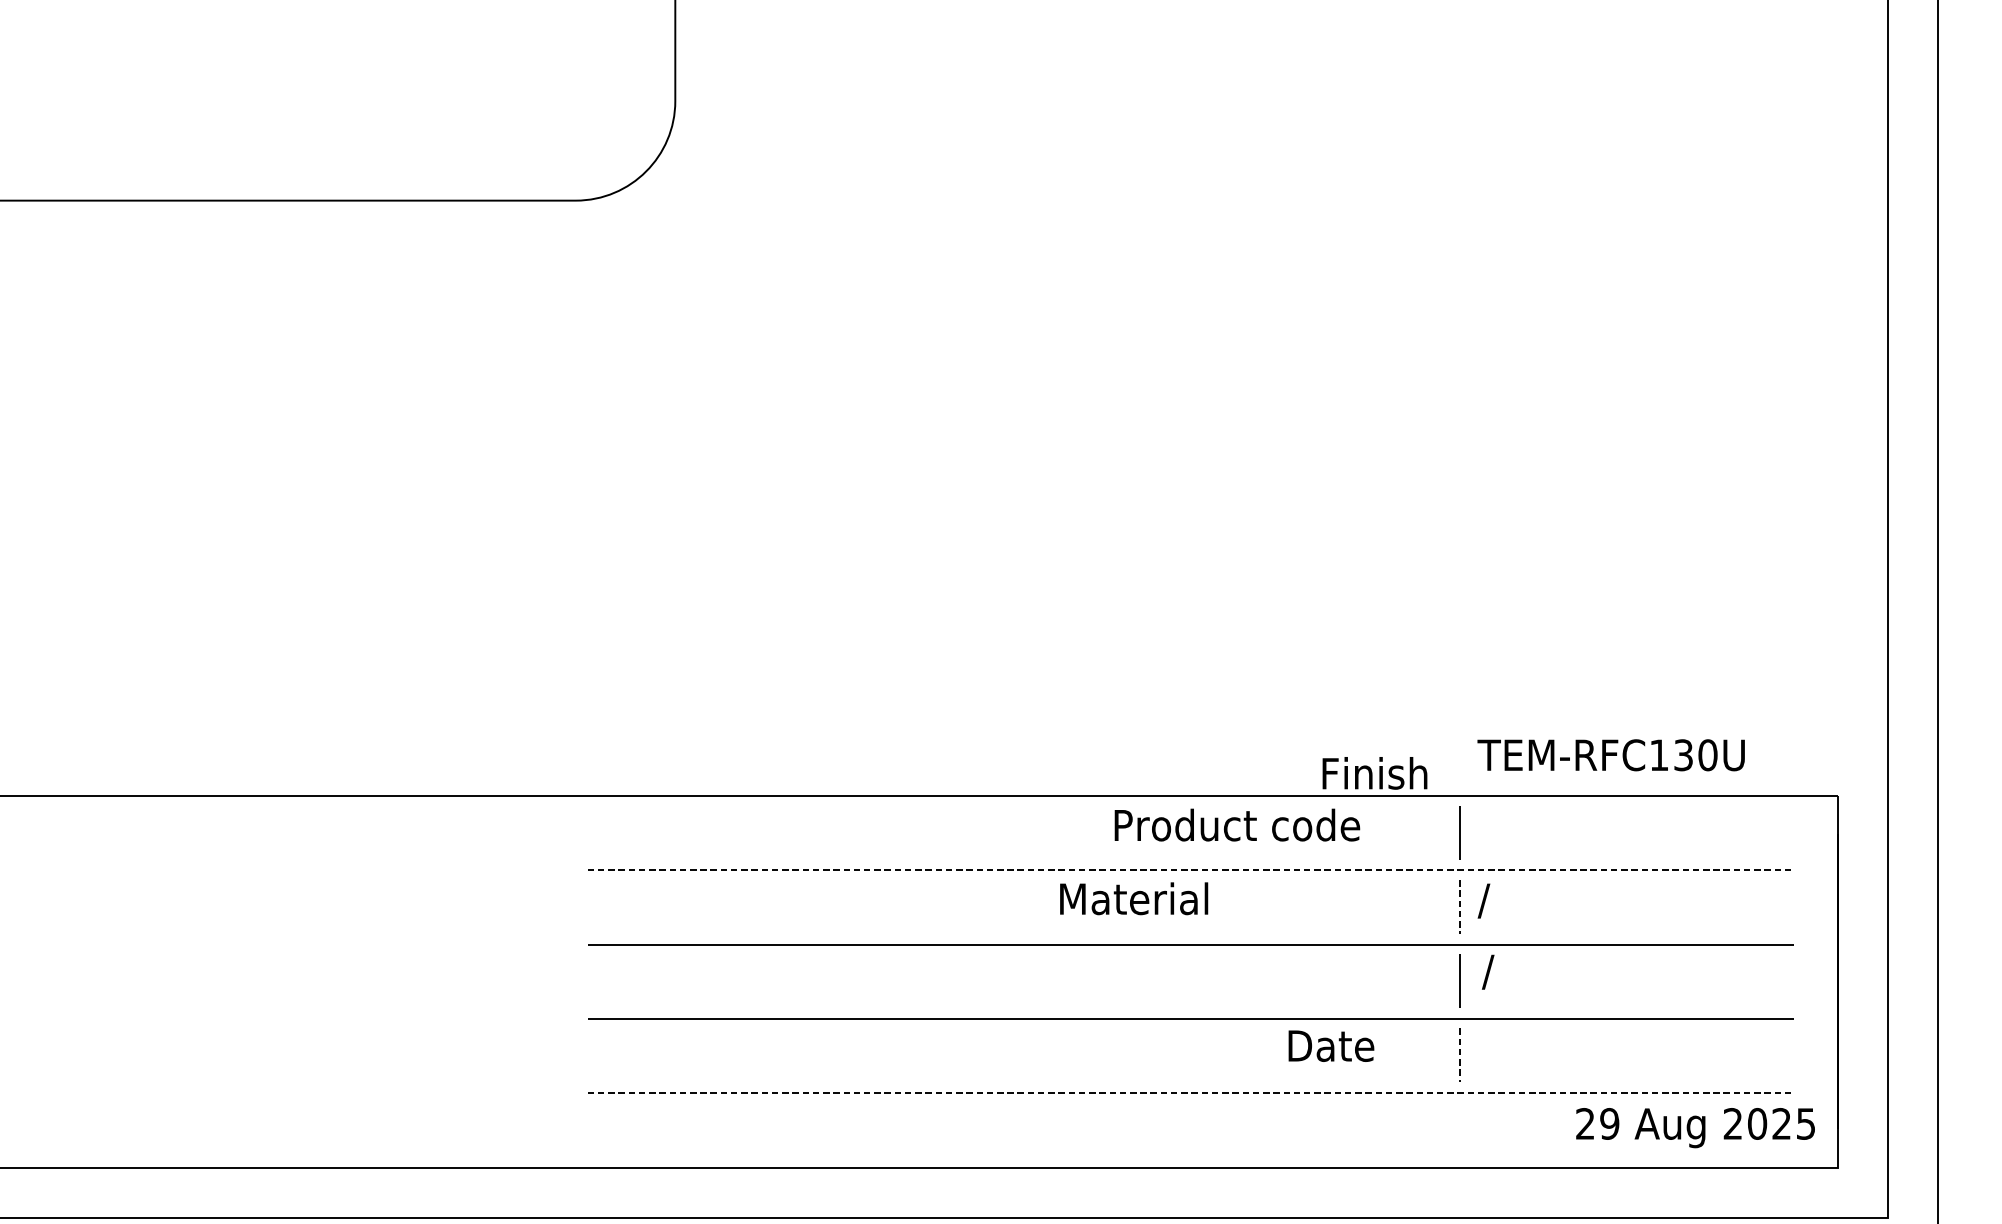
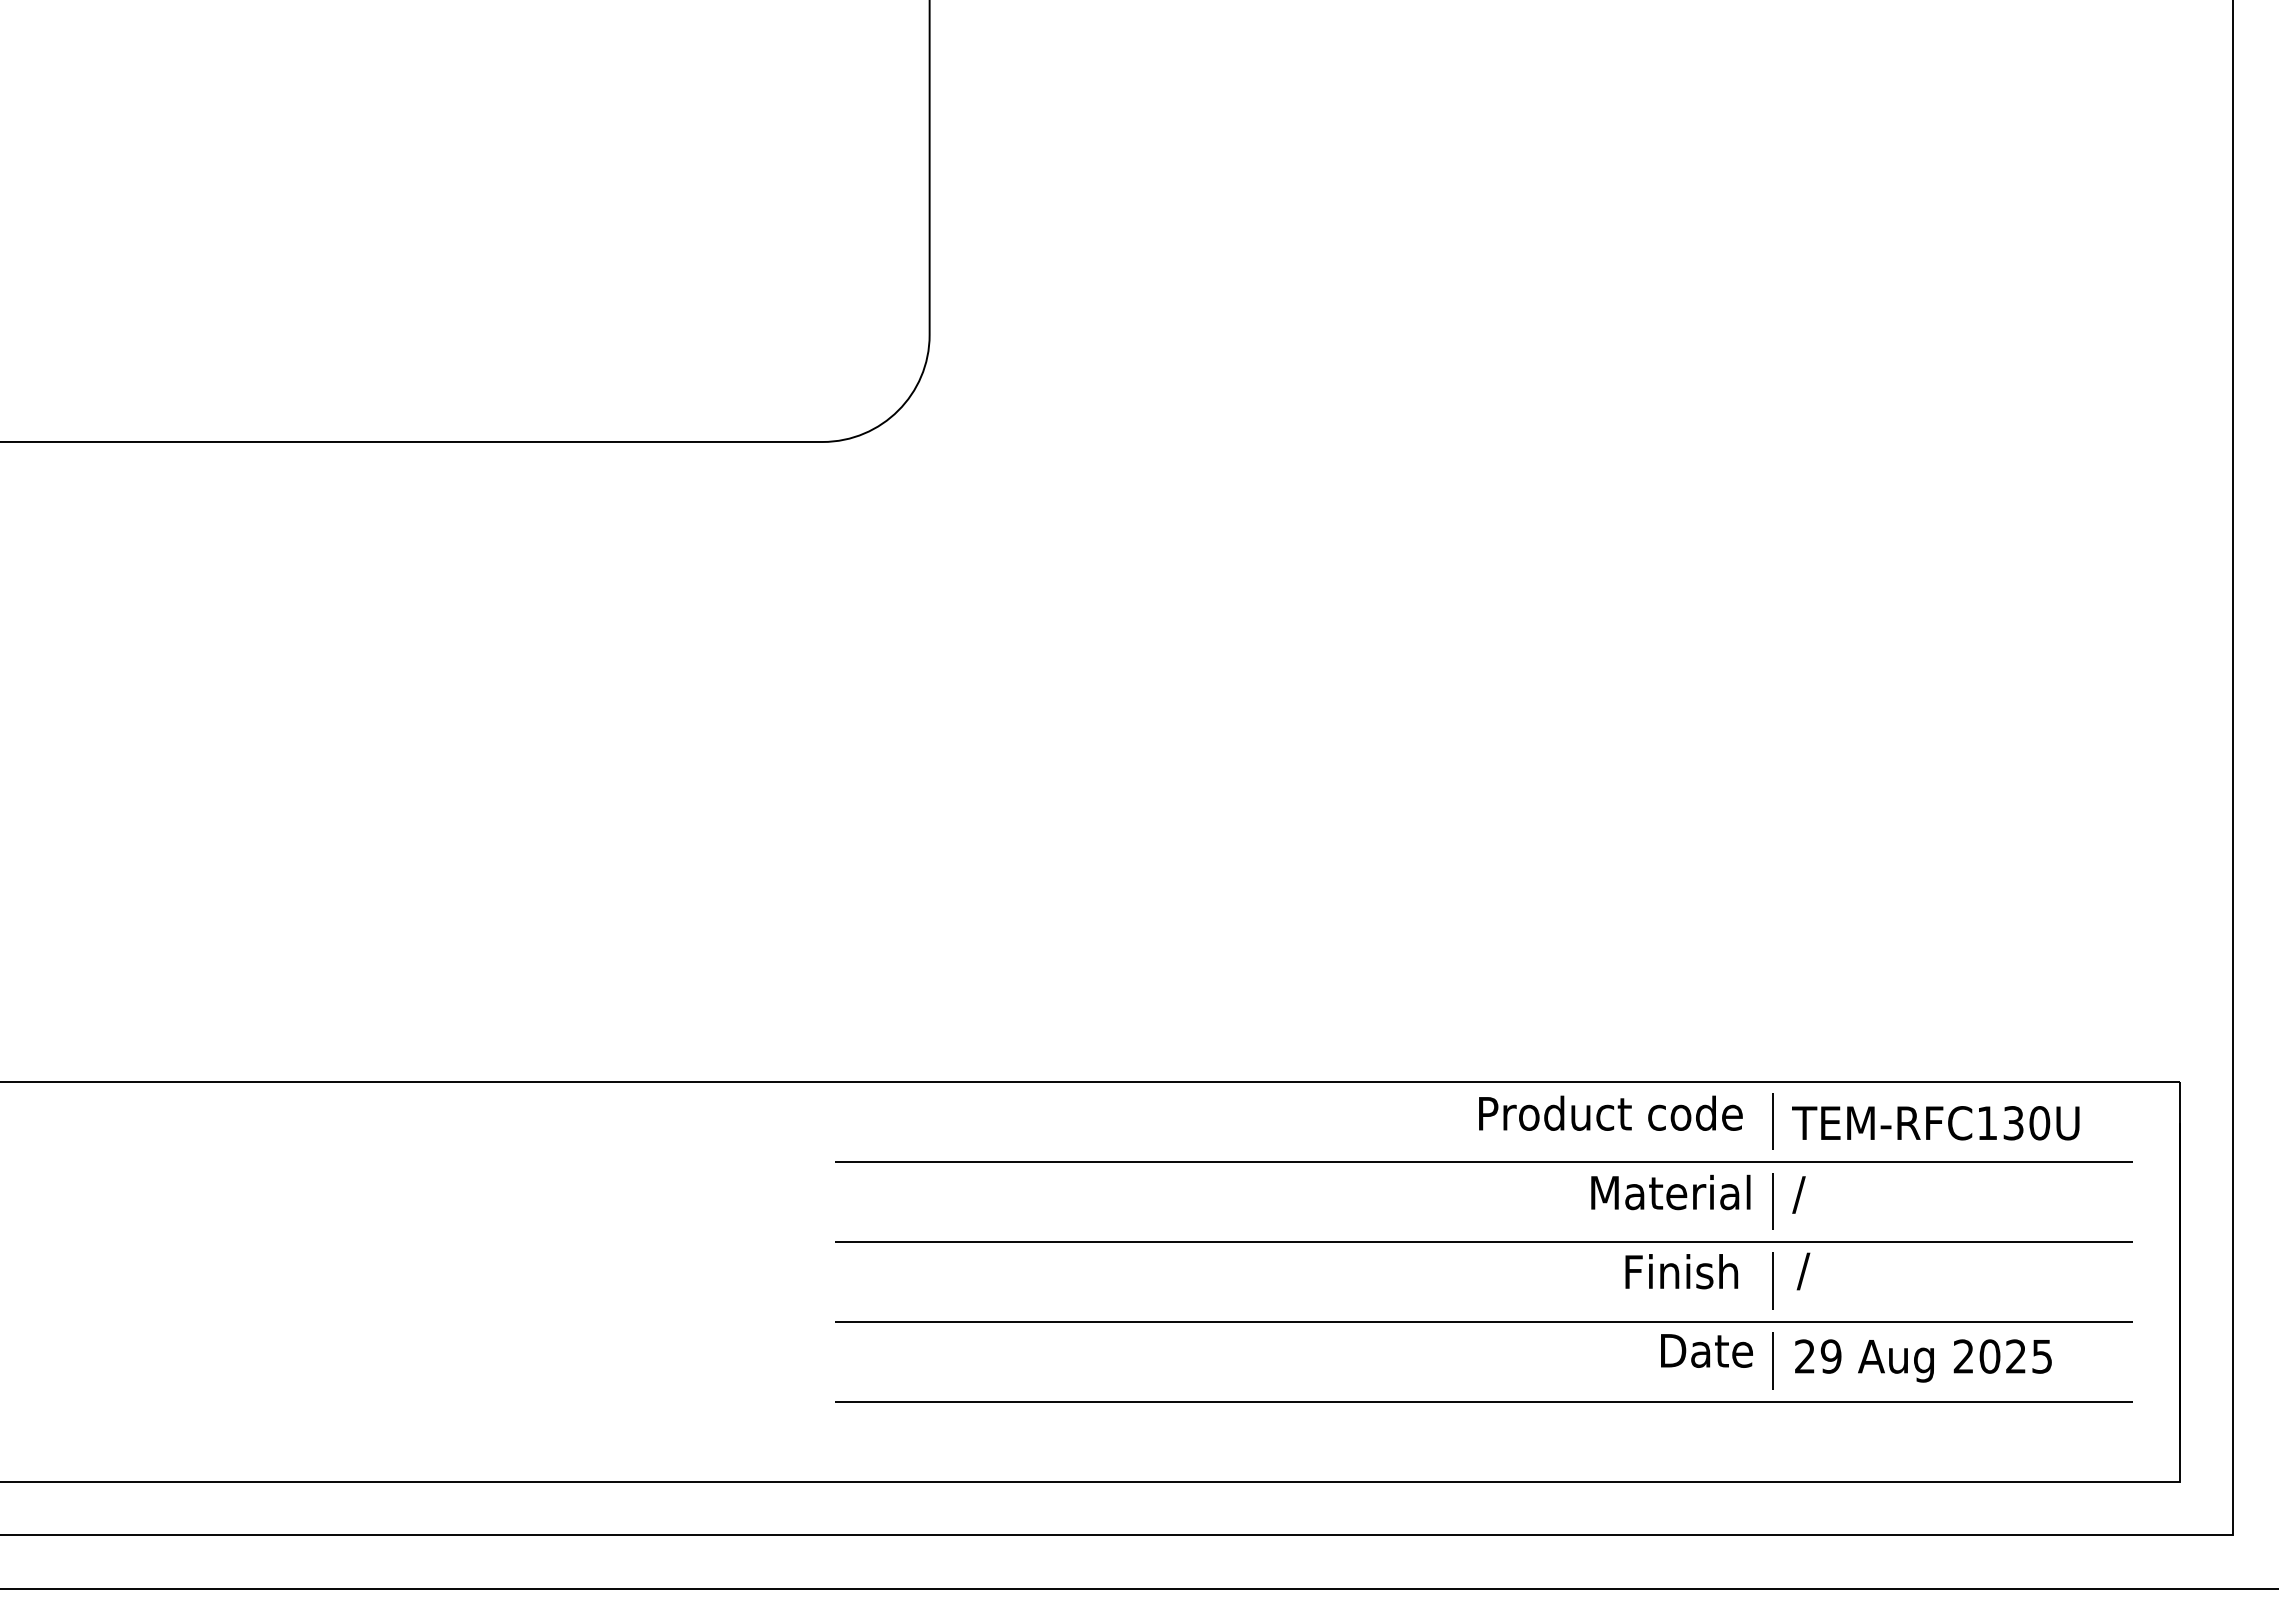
text: (1610, 755) -> (1935, 1123), moved
text: (1374, 773) -> (1681, 1271), moved
text: (1237, 824) -> (1610, 1112), moved
line: (1191, 869) -> (1484, 1161), dashed -> solid
text: (1133, 898) -> (1670, 1192), moved
line: (1460, 907) -> (1773, 1201), dashed -> solid
text: (1330, 1045) -> (1706, 1350), moved
line: (1460, 1055) -> (1773, 1360), dashed -> solid
line: (1191, 1093) -> (1484, 1401), dashed -> solid
text: (1695, 1127) -> (1923, 1360), moved

